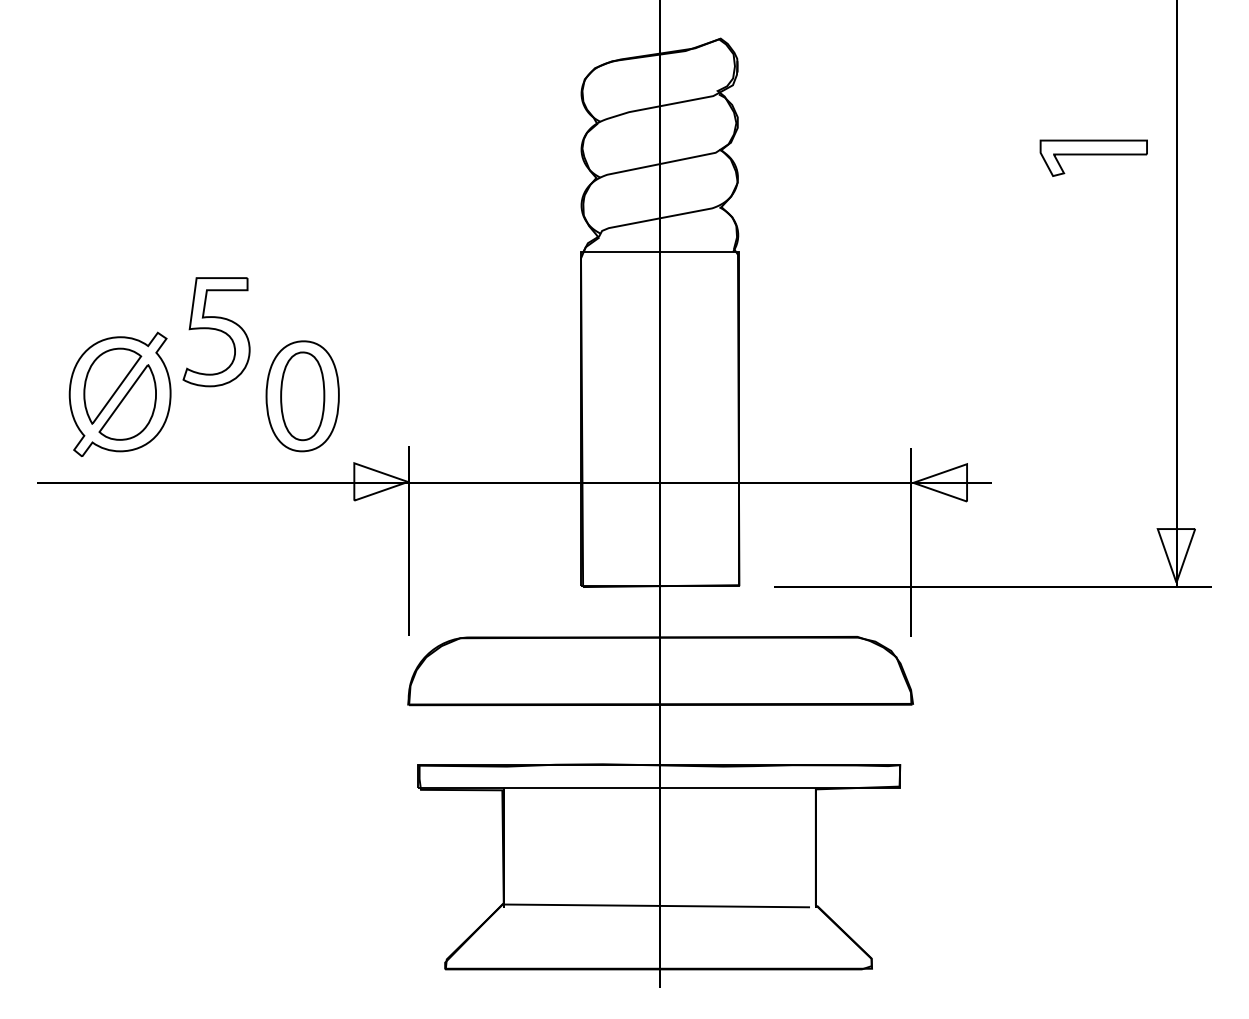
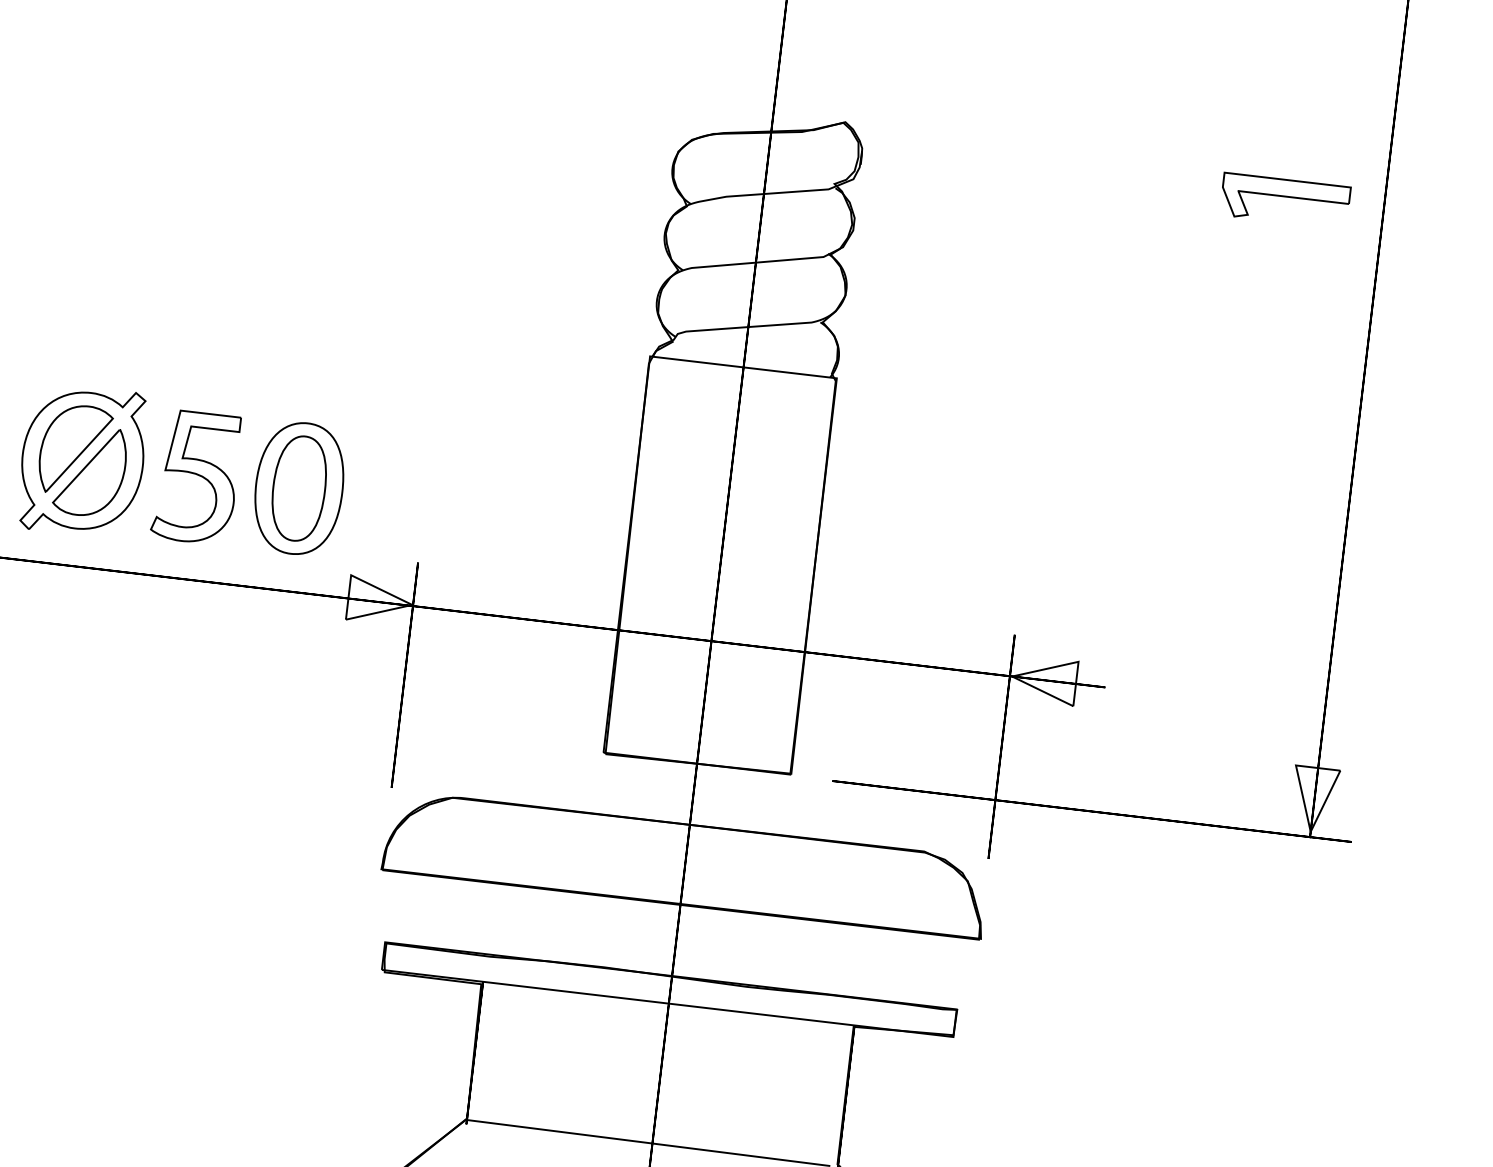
part: (1093, 157) -> (1284, 200), moved
part: (216, 332) -> (196, 477), moved

